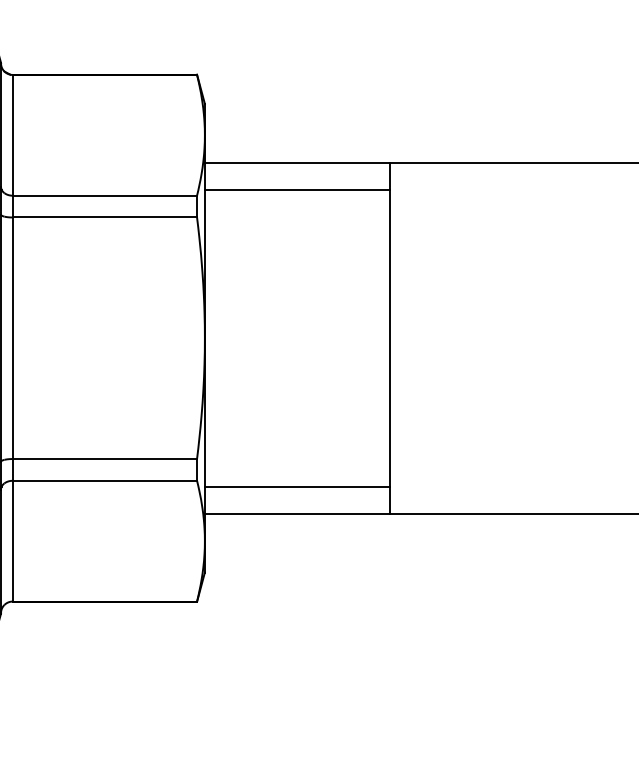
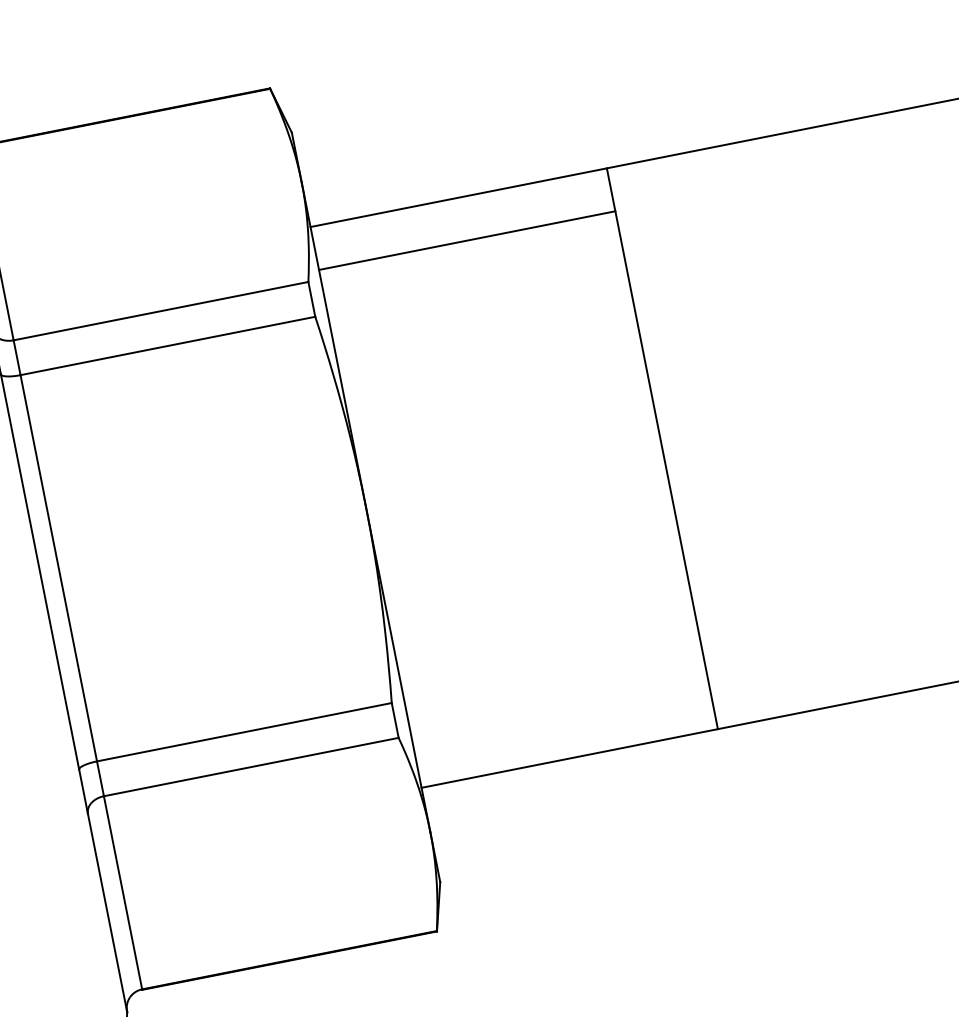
line: (297, 486) -> (561, 715), removed

